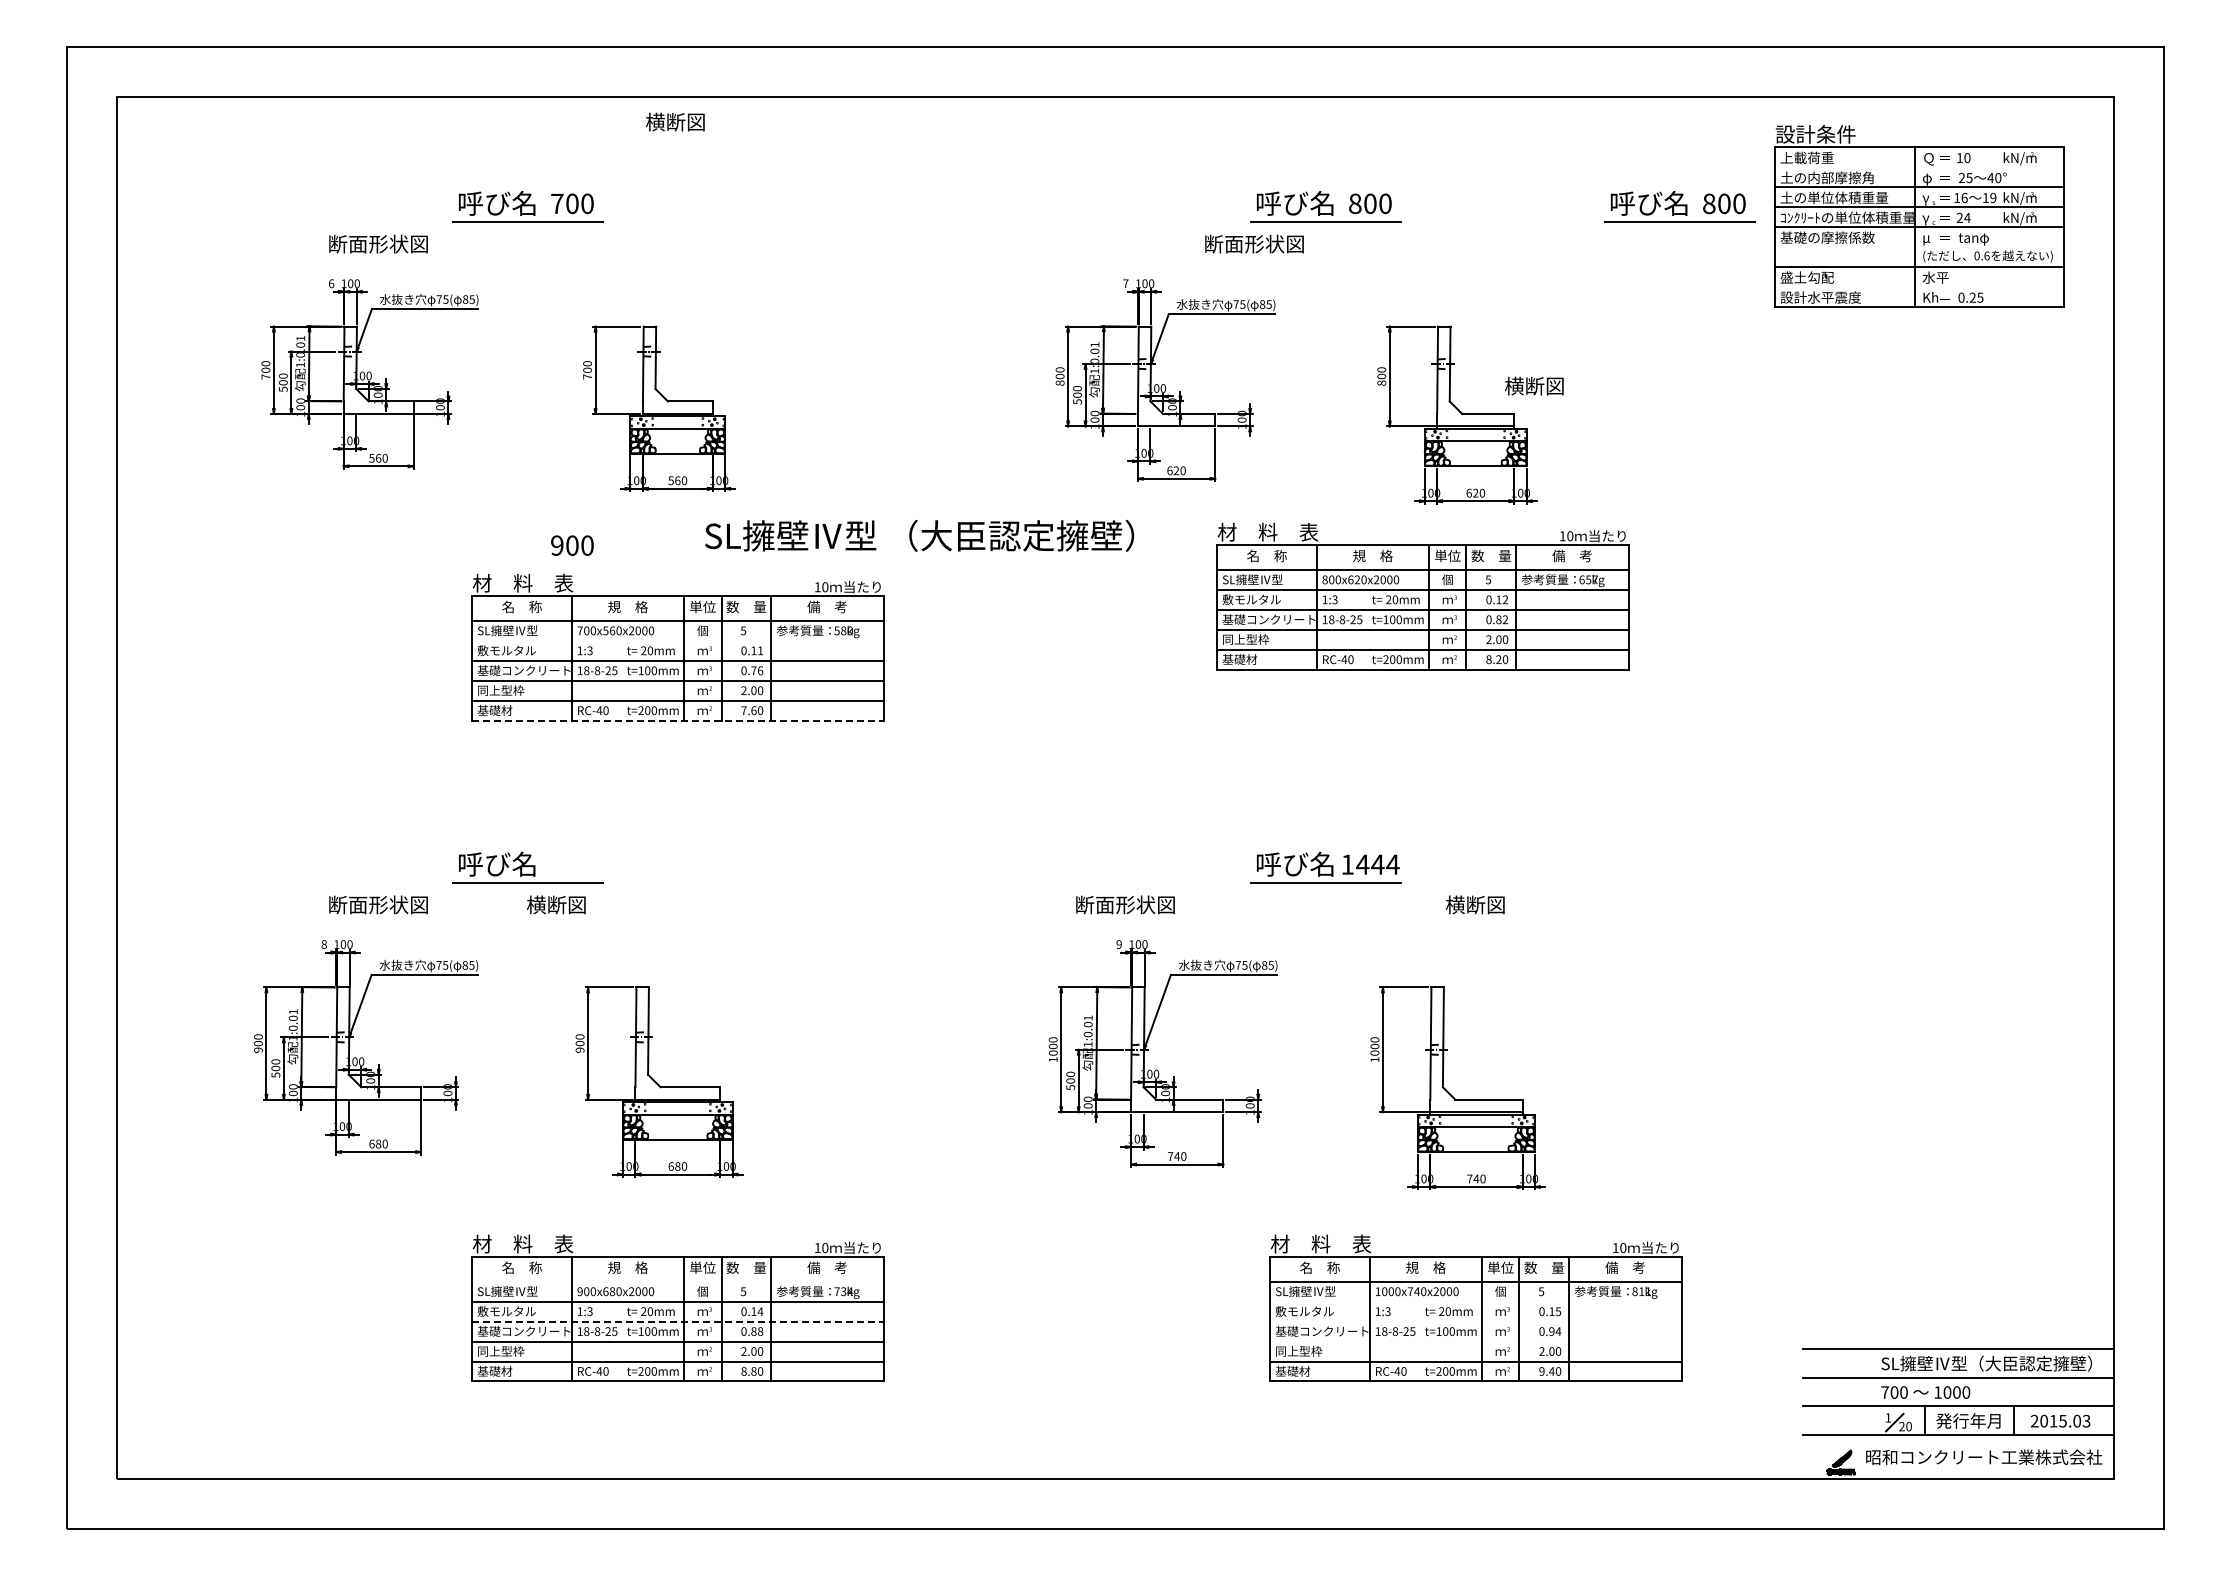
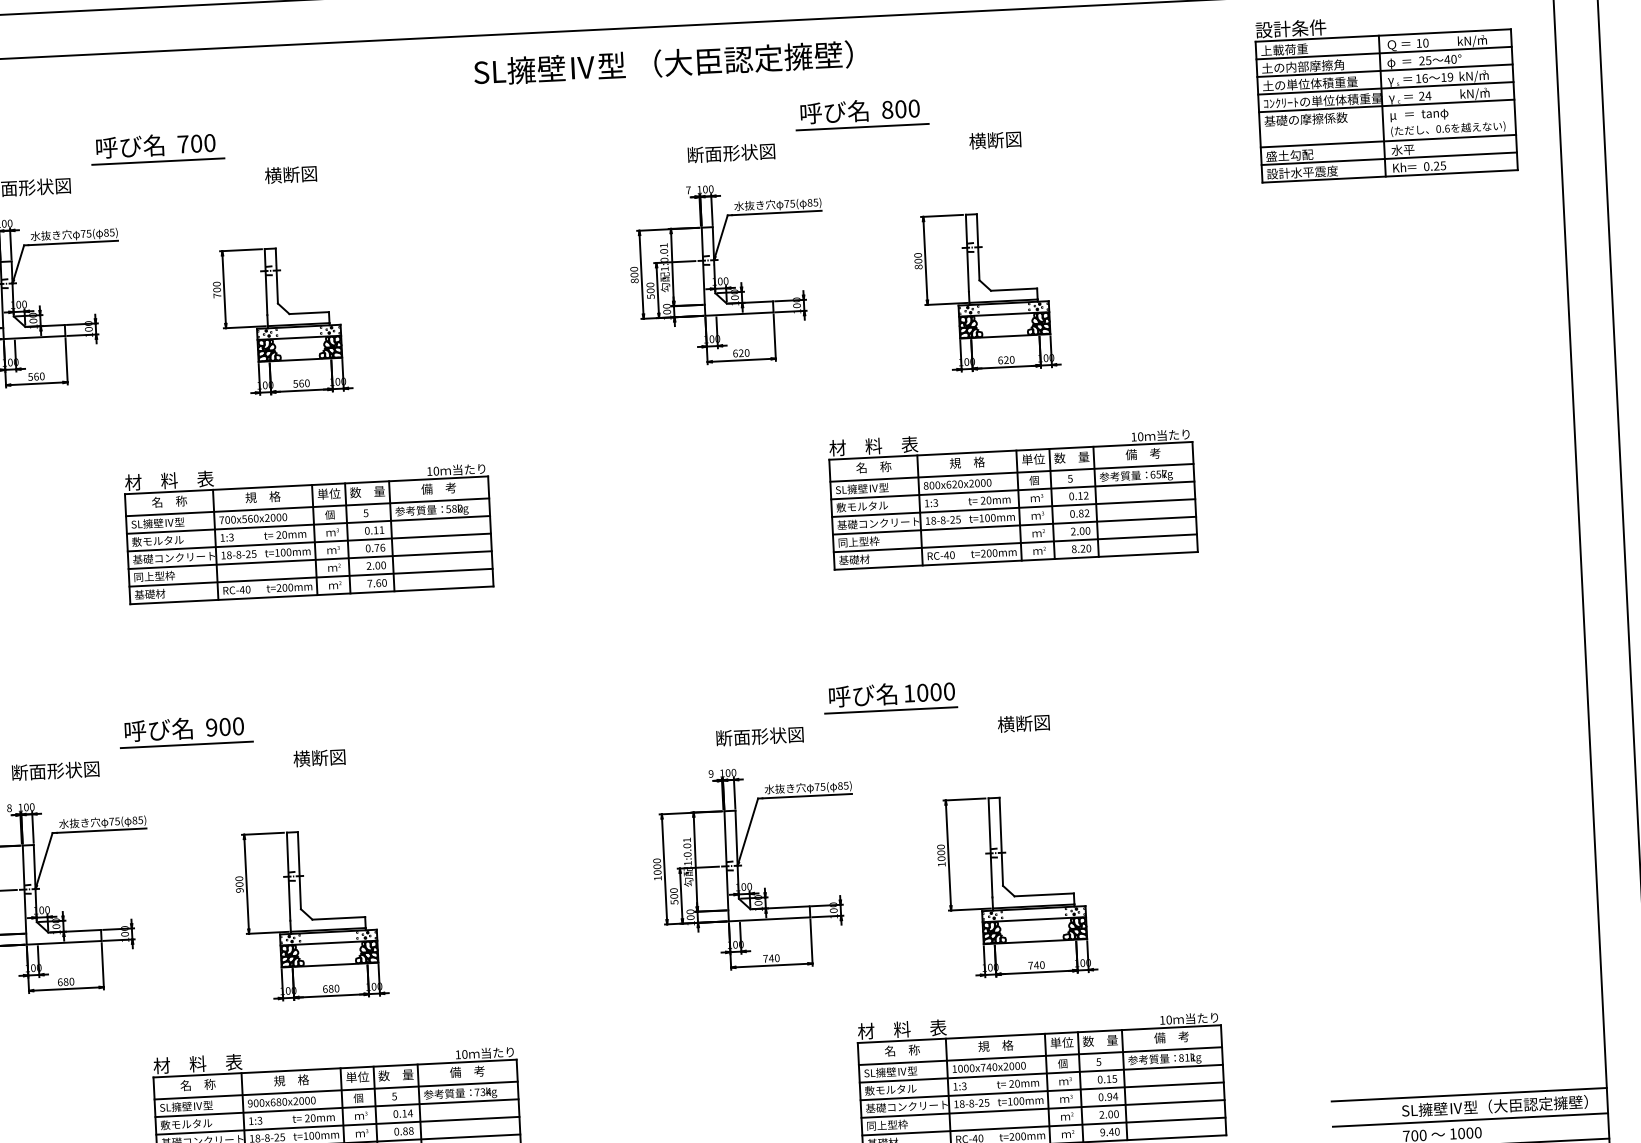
text: (675, 121) -> (291, 174), moved
line: (1919, 167) -> (1383, 53), added
part: (1679, 206) -> (1173, 98), removed
text: (1254, 243) -> (731, 152), moved
line: (1919, 286) -> (1389, 158), added
text: (1534, 385) -> (995, 139), moved
text: (919, 535) -> (663, 63), moved
text: (572, 545) -> (225, 726), moved
part: (1422, 596) -> (1012, 496), moved
line: (677, 640) -> (308, 524), added
line: (677, 720) -> (311, 595), dashed -> solid
text: (1377, 864) -> (935, 692), 1444 -> 1000
text: (556, 904) -> (319, 757), moved
text: (1125, 904) -> (759, 736), moved
line: (677, 1281) -> (335, 1090), added
line: (1475, 1301) -> (1041, 1073), added
line: (677, 1321) -> (337, 1125), dashed -> solid
line: (1475, 1321) -> (1041, 1091), added
line: (1475, 1341) -> (1042, 1108), added

